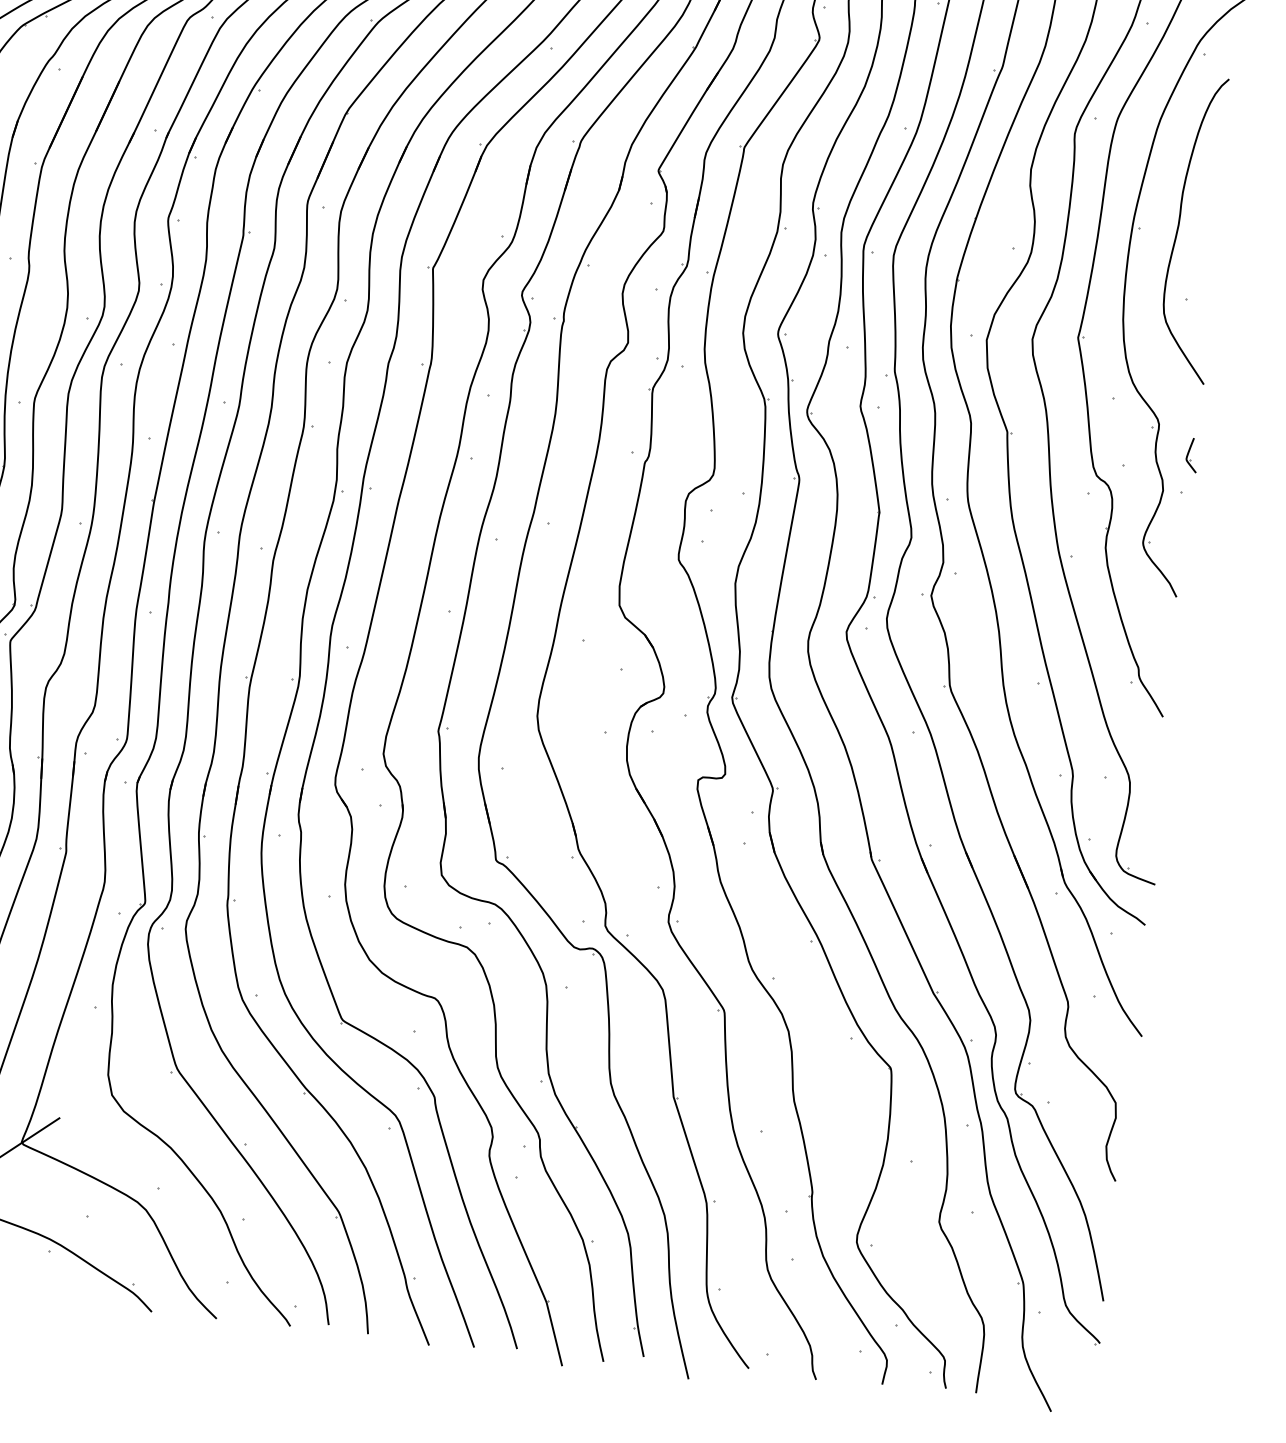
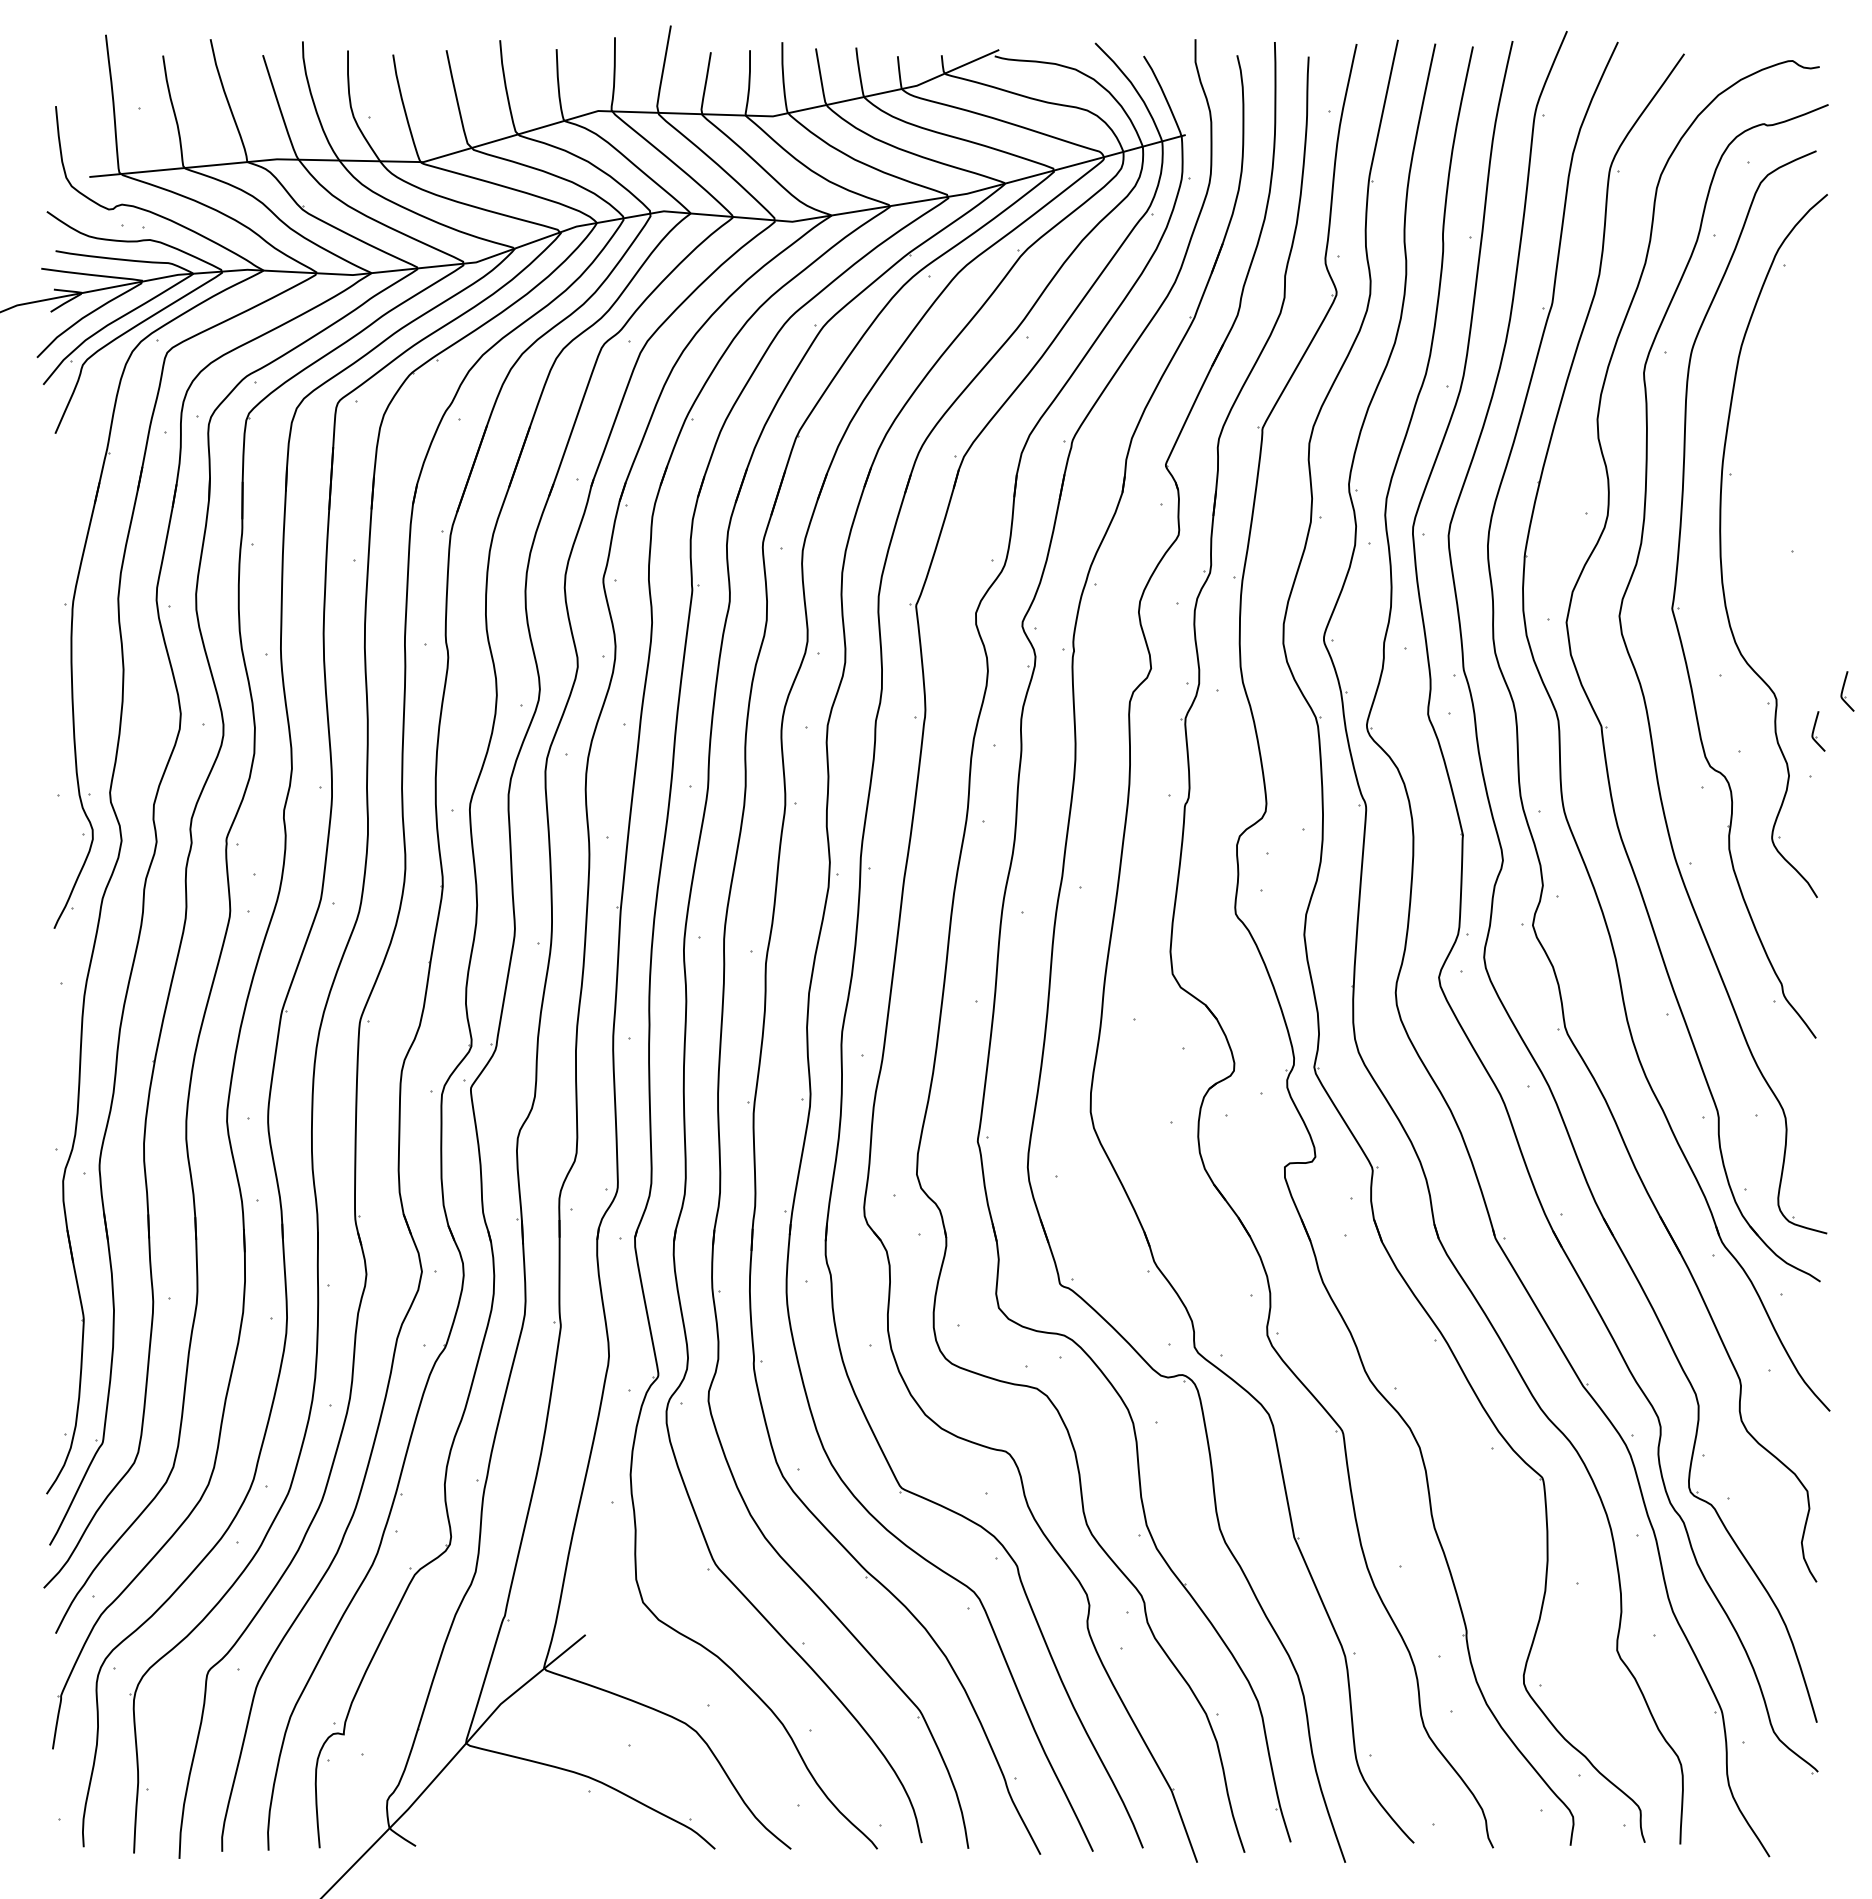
curve: (1179, 225) -> (1776, 466), removed
part: (1220, 423) -> (1847, 691), added

